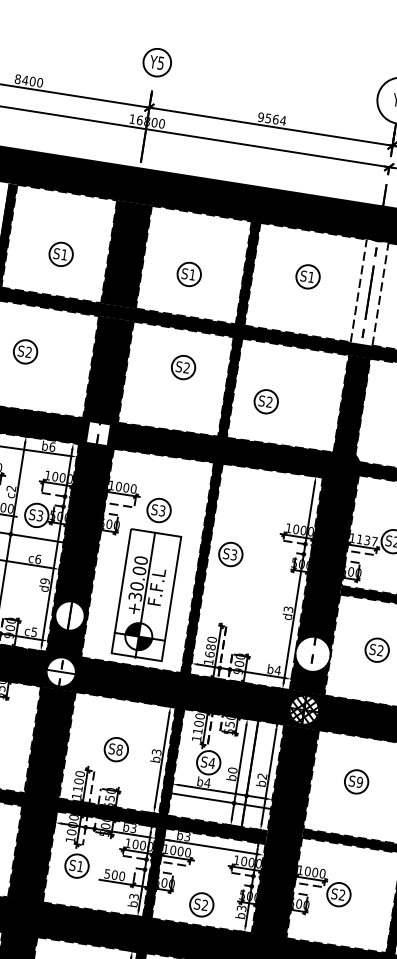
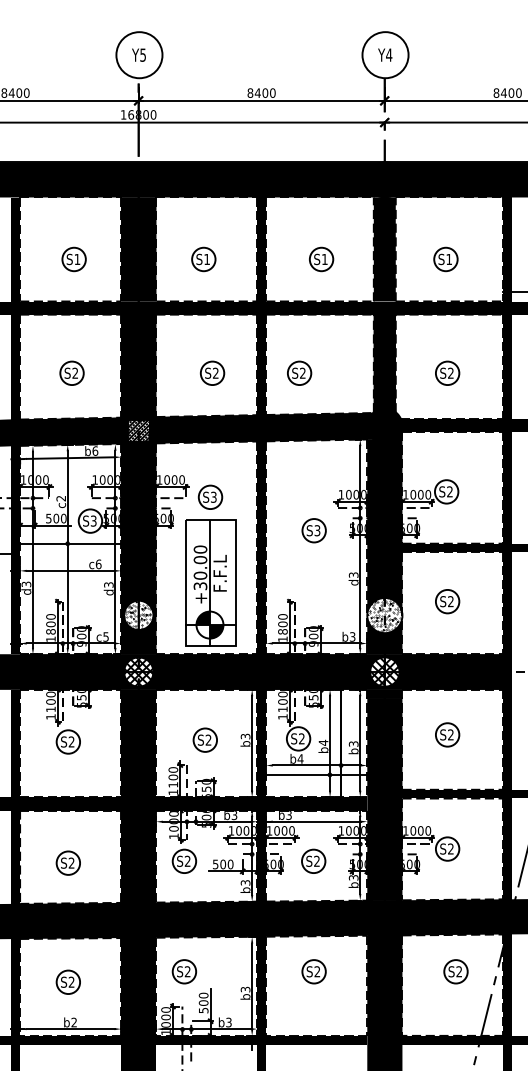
circle: (157, 63) -> (139, 55), size x1.67
text: (272, 118) -> (261, 92), 9564 -> 8400
part: (308, 276) -> (321, 259), moved
fill: (369, 292) -> (384, 249), added
part: (25, 351) -> (71, 372), moved
part: (183, 366) -> (212, 372), moved
hatch: (98, 433) -> (138, 430), added
text: (366, 540) -> (420, 494), 1137 -> 1000
part: (230, 554) -> (313, 530), moved
text: (44, 580) -> (108, 584), d9 -> d3
hatch: (69, 616) -> (138, 615), added
text: (210, 650) -> (282, 627), 1680 -> 1800
hatch: (312, 654) -> (384, 615), added
text: (277, 669) -> (352, 636), b4 -> b3
hatch: (61, 671) -> (138, 671), added
text: (119, 749) -> (208, 739), S8 -> S2
text: (211, 762) -> (301, 738), S4 -> S2
text: (232, 770) -> (323, 742), b0 -> b4
text: (262, 775) -> (353, 743), b2 -> b3
text: (359, 781) -> (450, 734), S9 -> S2
text: (80, 865) -> (187, 860), S1 -> S2
part: (201, 903) -> (313, 860), moved

